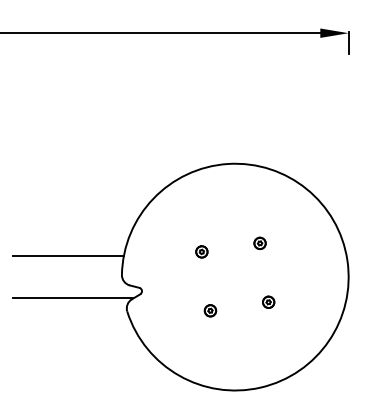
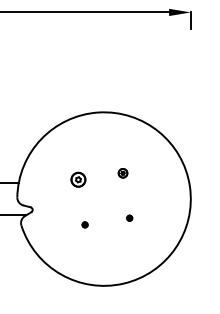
part: (201, 251) -> (78, 179), size x1.6
part: (268, 301) -> (129, 217), size x0.6
part: (210, 310) -> (85, 224), size x0.6

